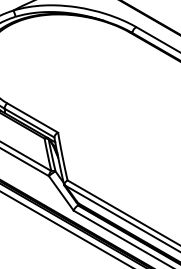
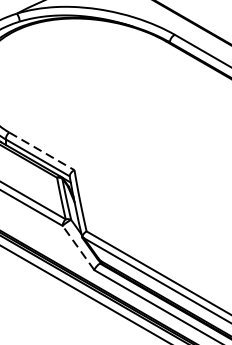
line: (33, 118) -> (42, 151), solid -> dashed
line: (61, 192) -> (78, 246), solid -> dashed

